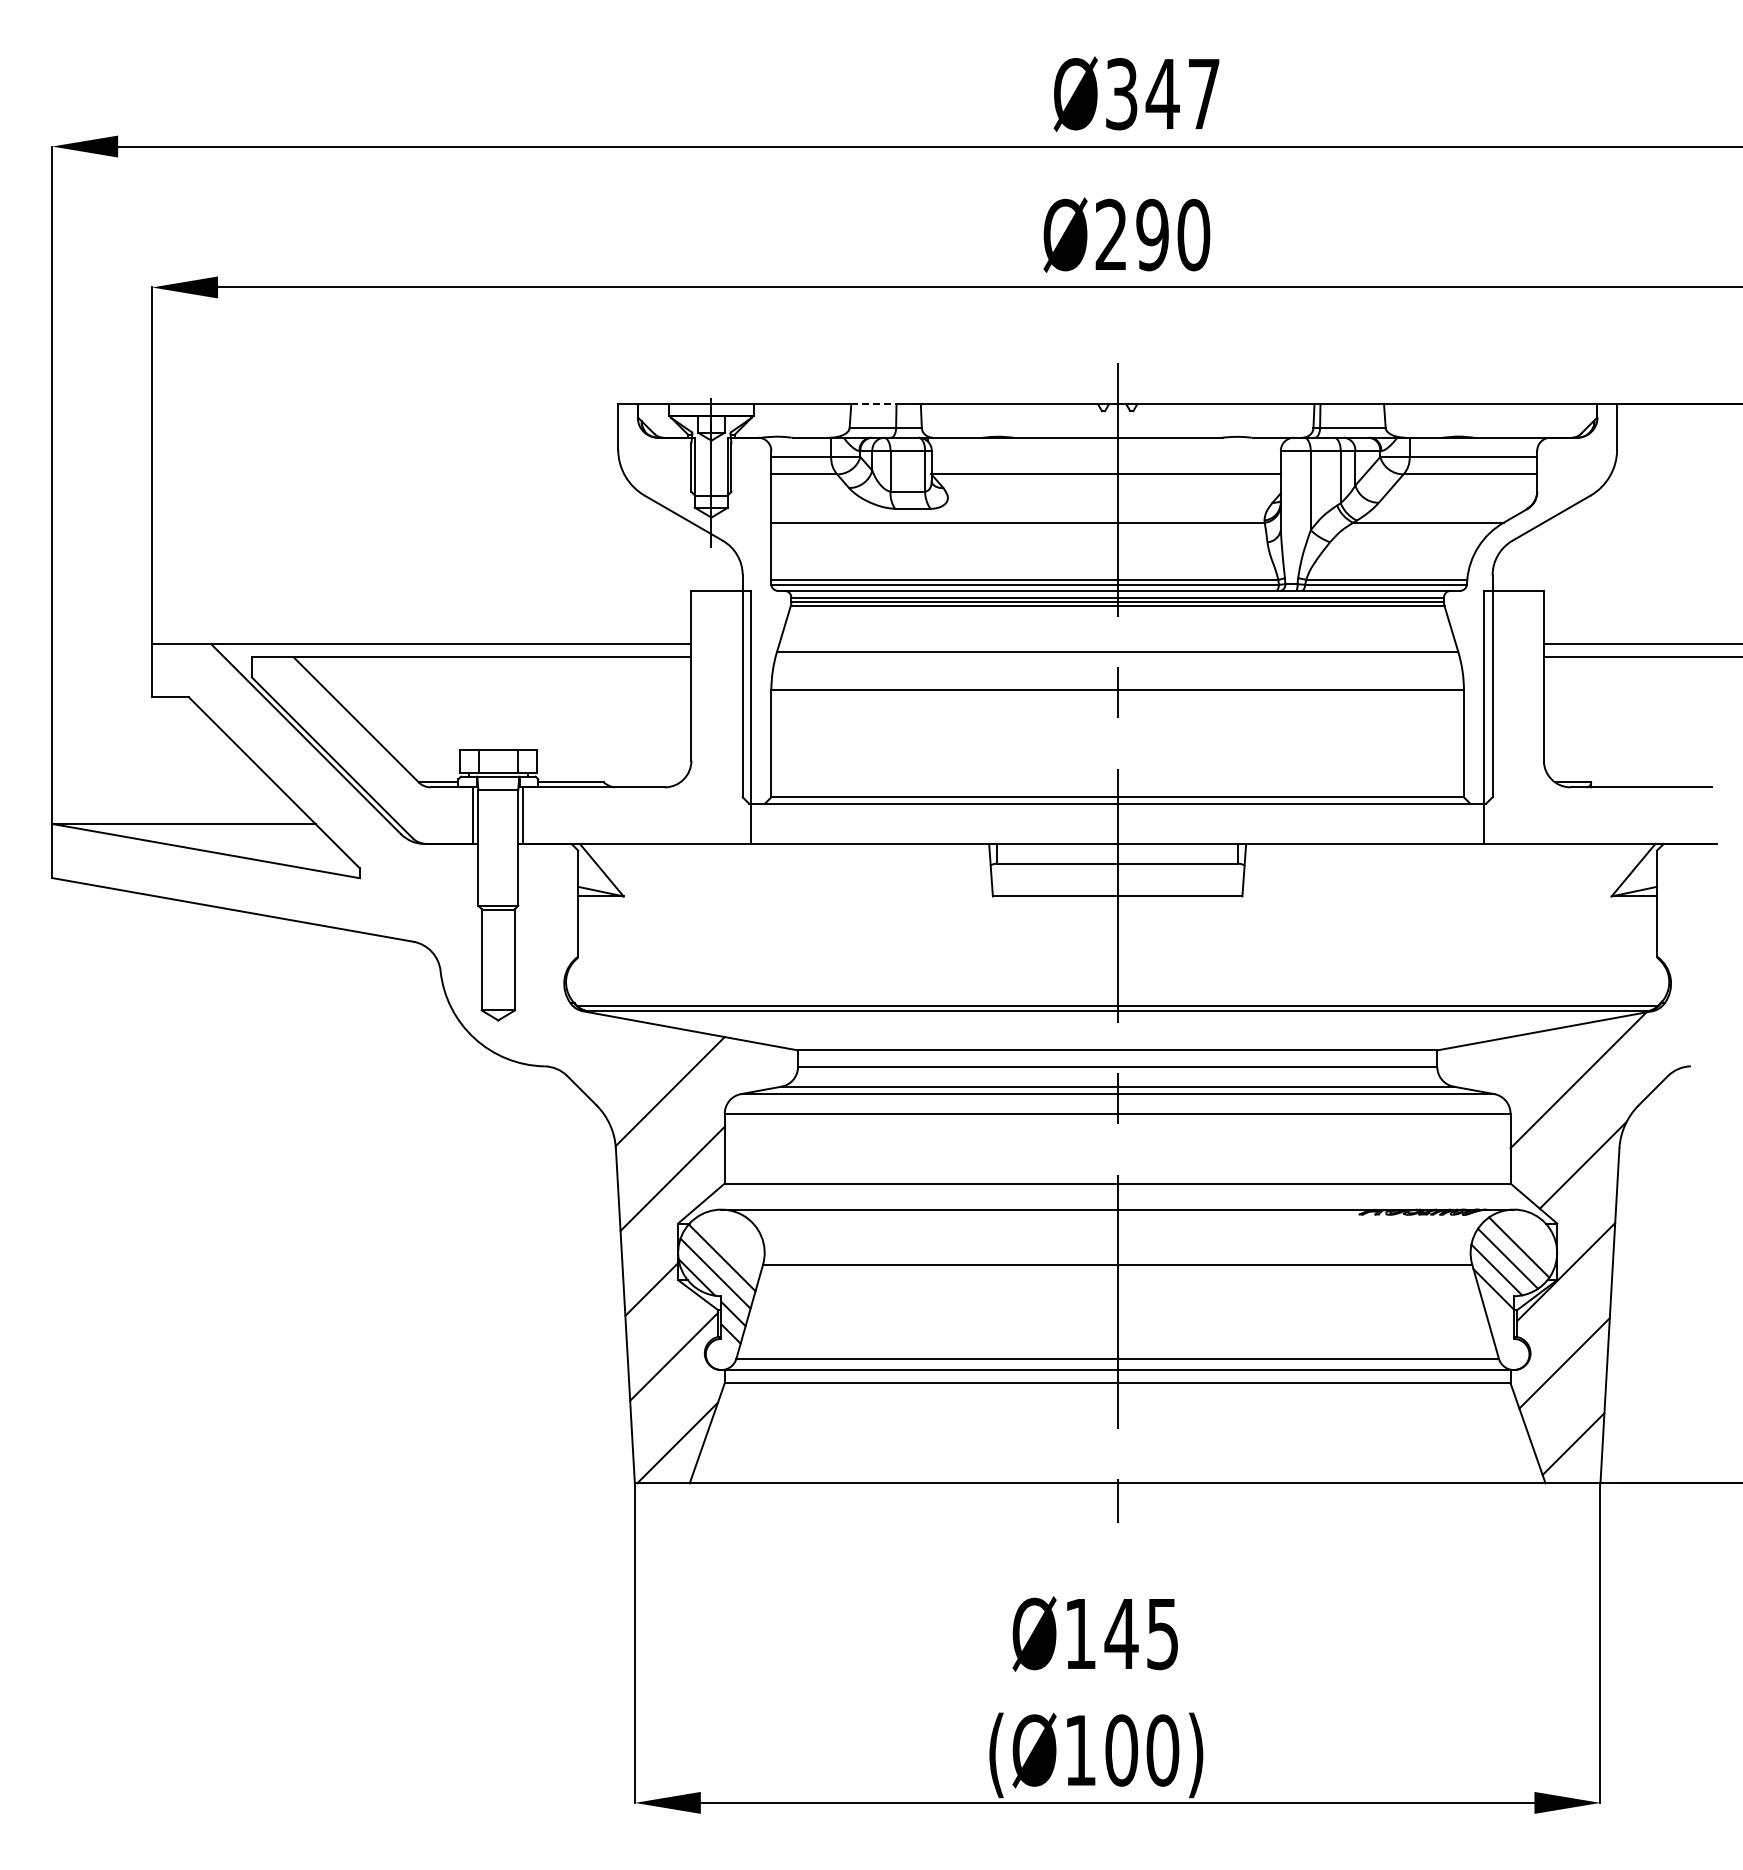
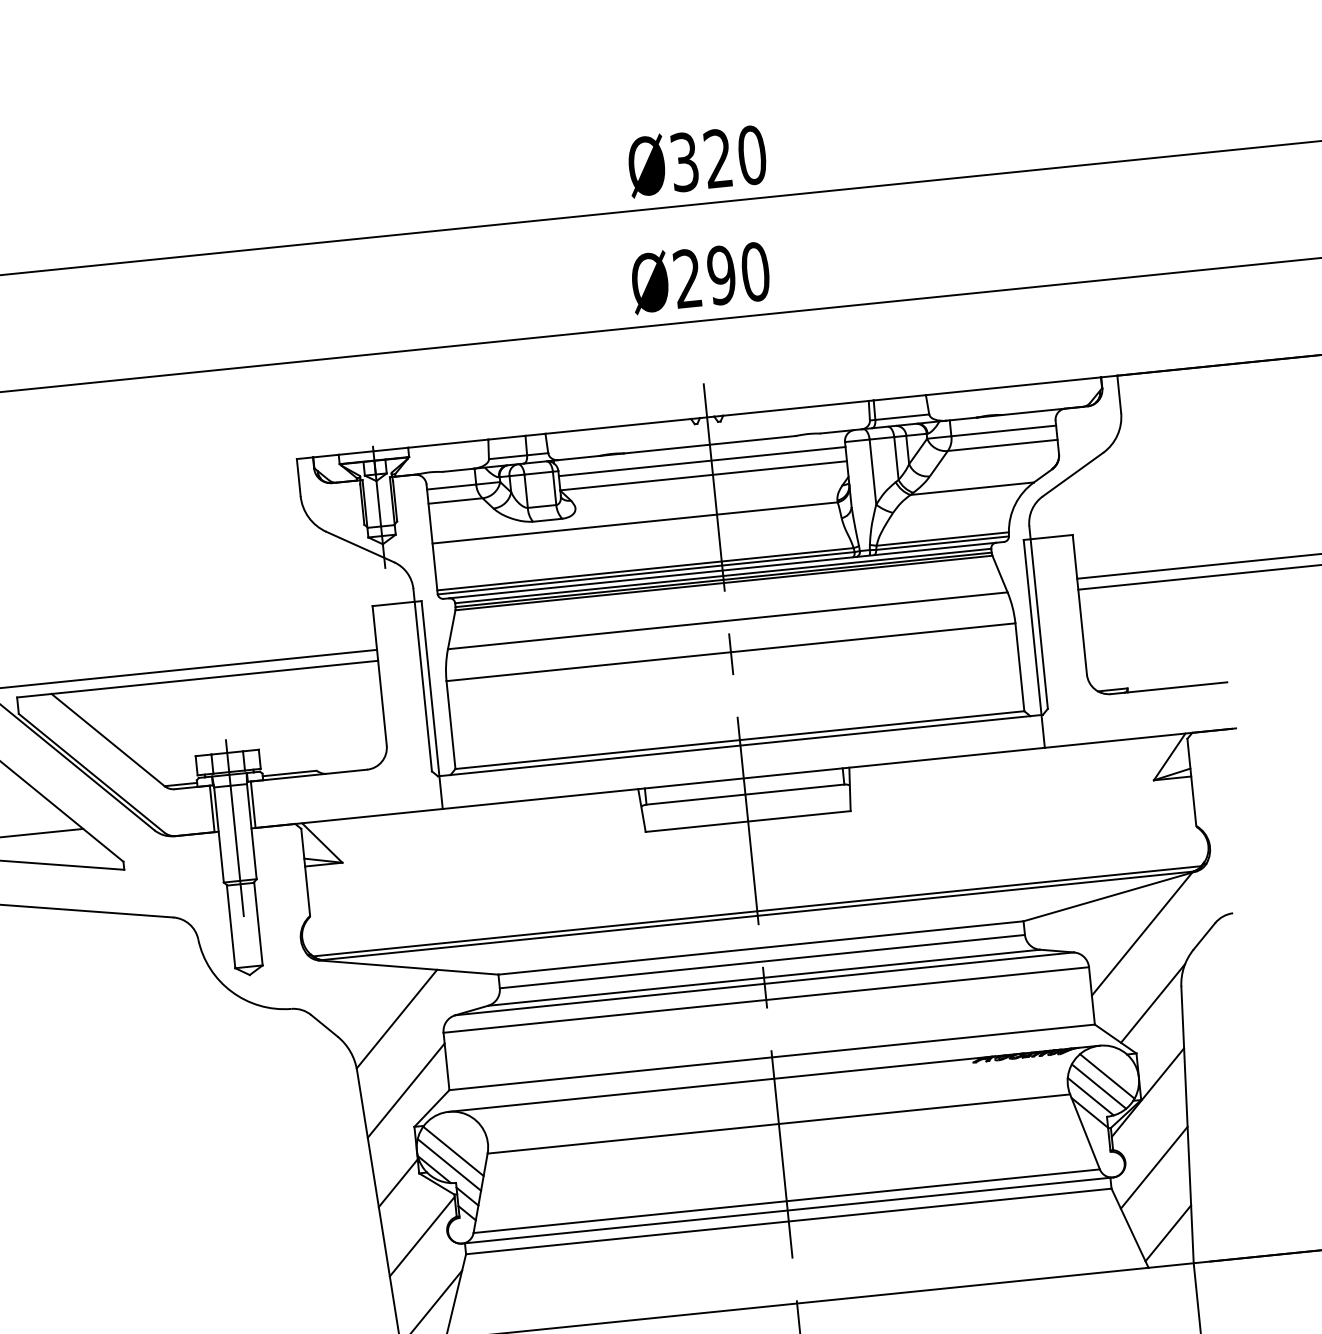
text: (1182, 94) -> (734, 157), Ø347 -> Ø320
line: (873, 404) -> (506, 437), dashed -> solid
line: (1105, 457) -> (701, 462), added
line: (498, 841) -> (235, 828), added

